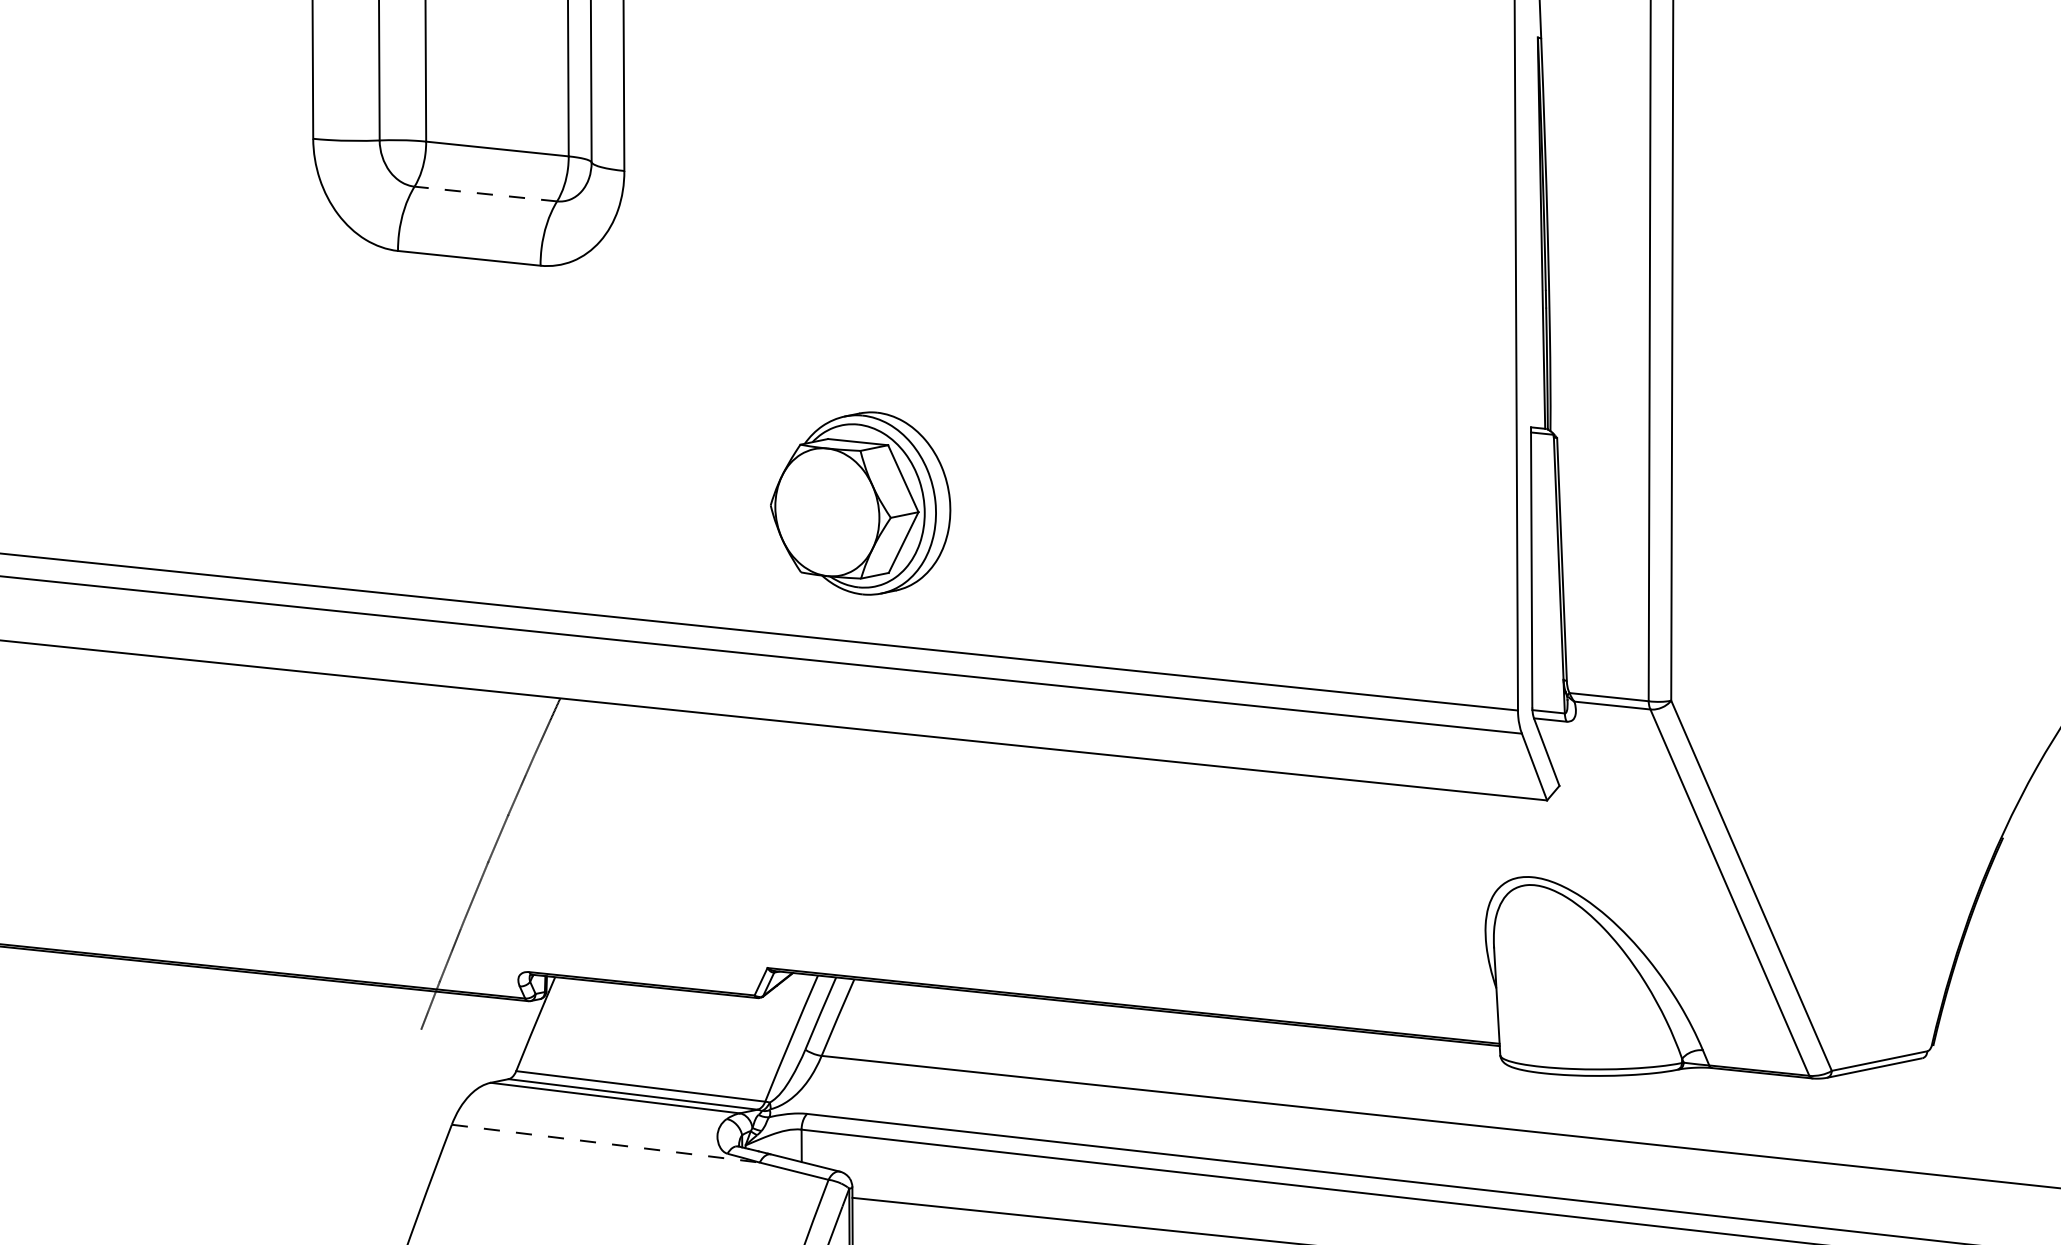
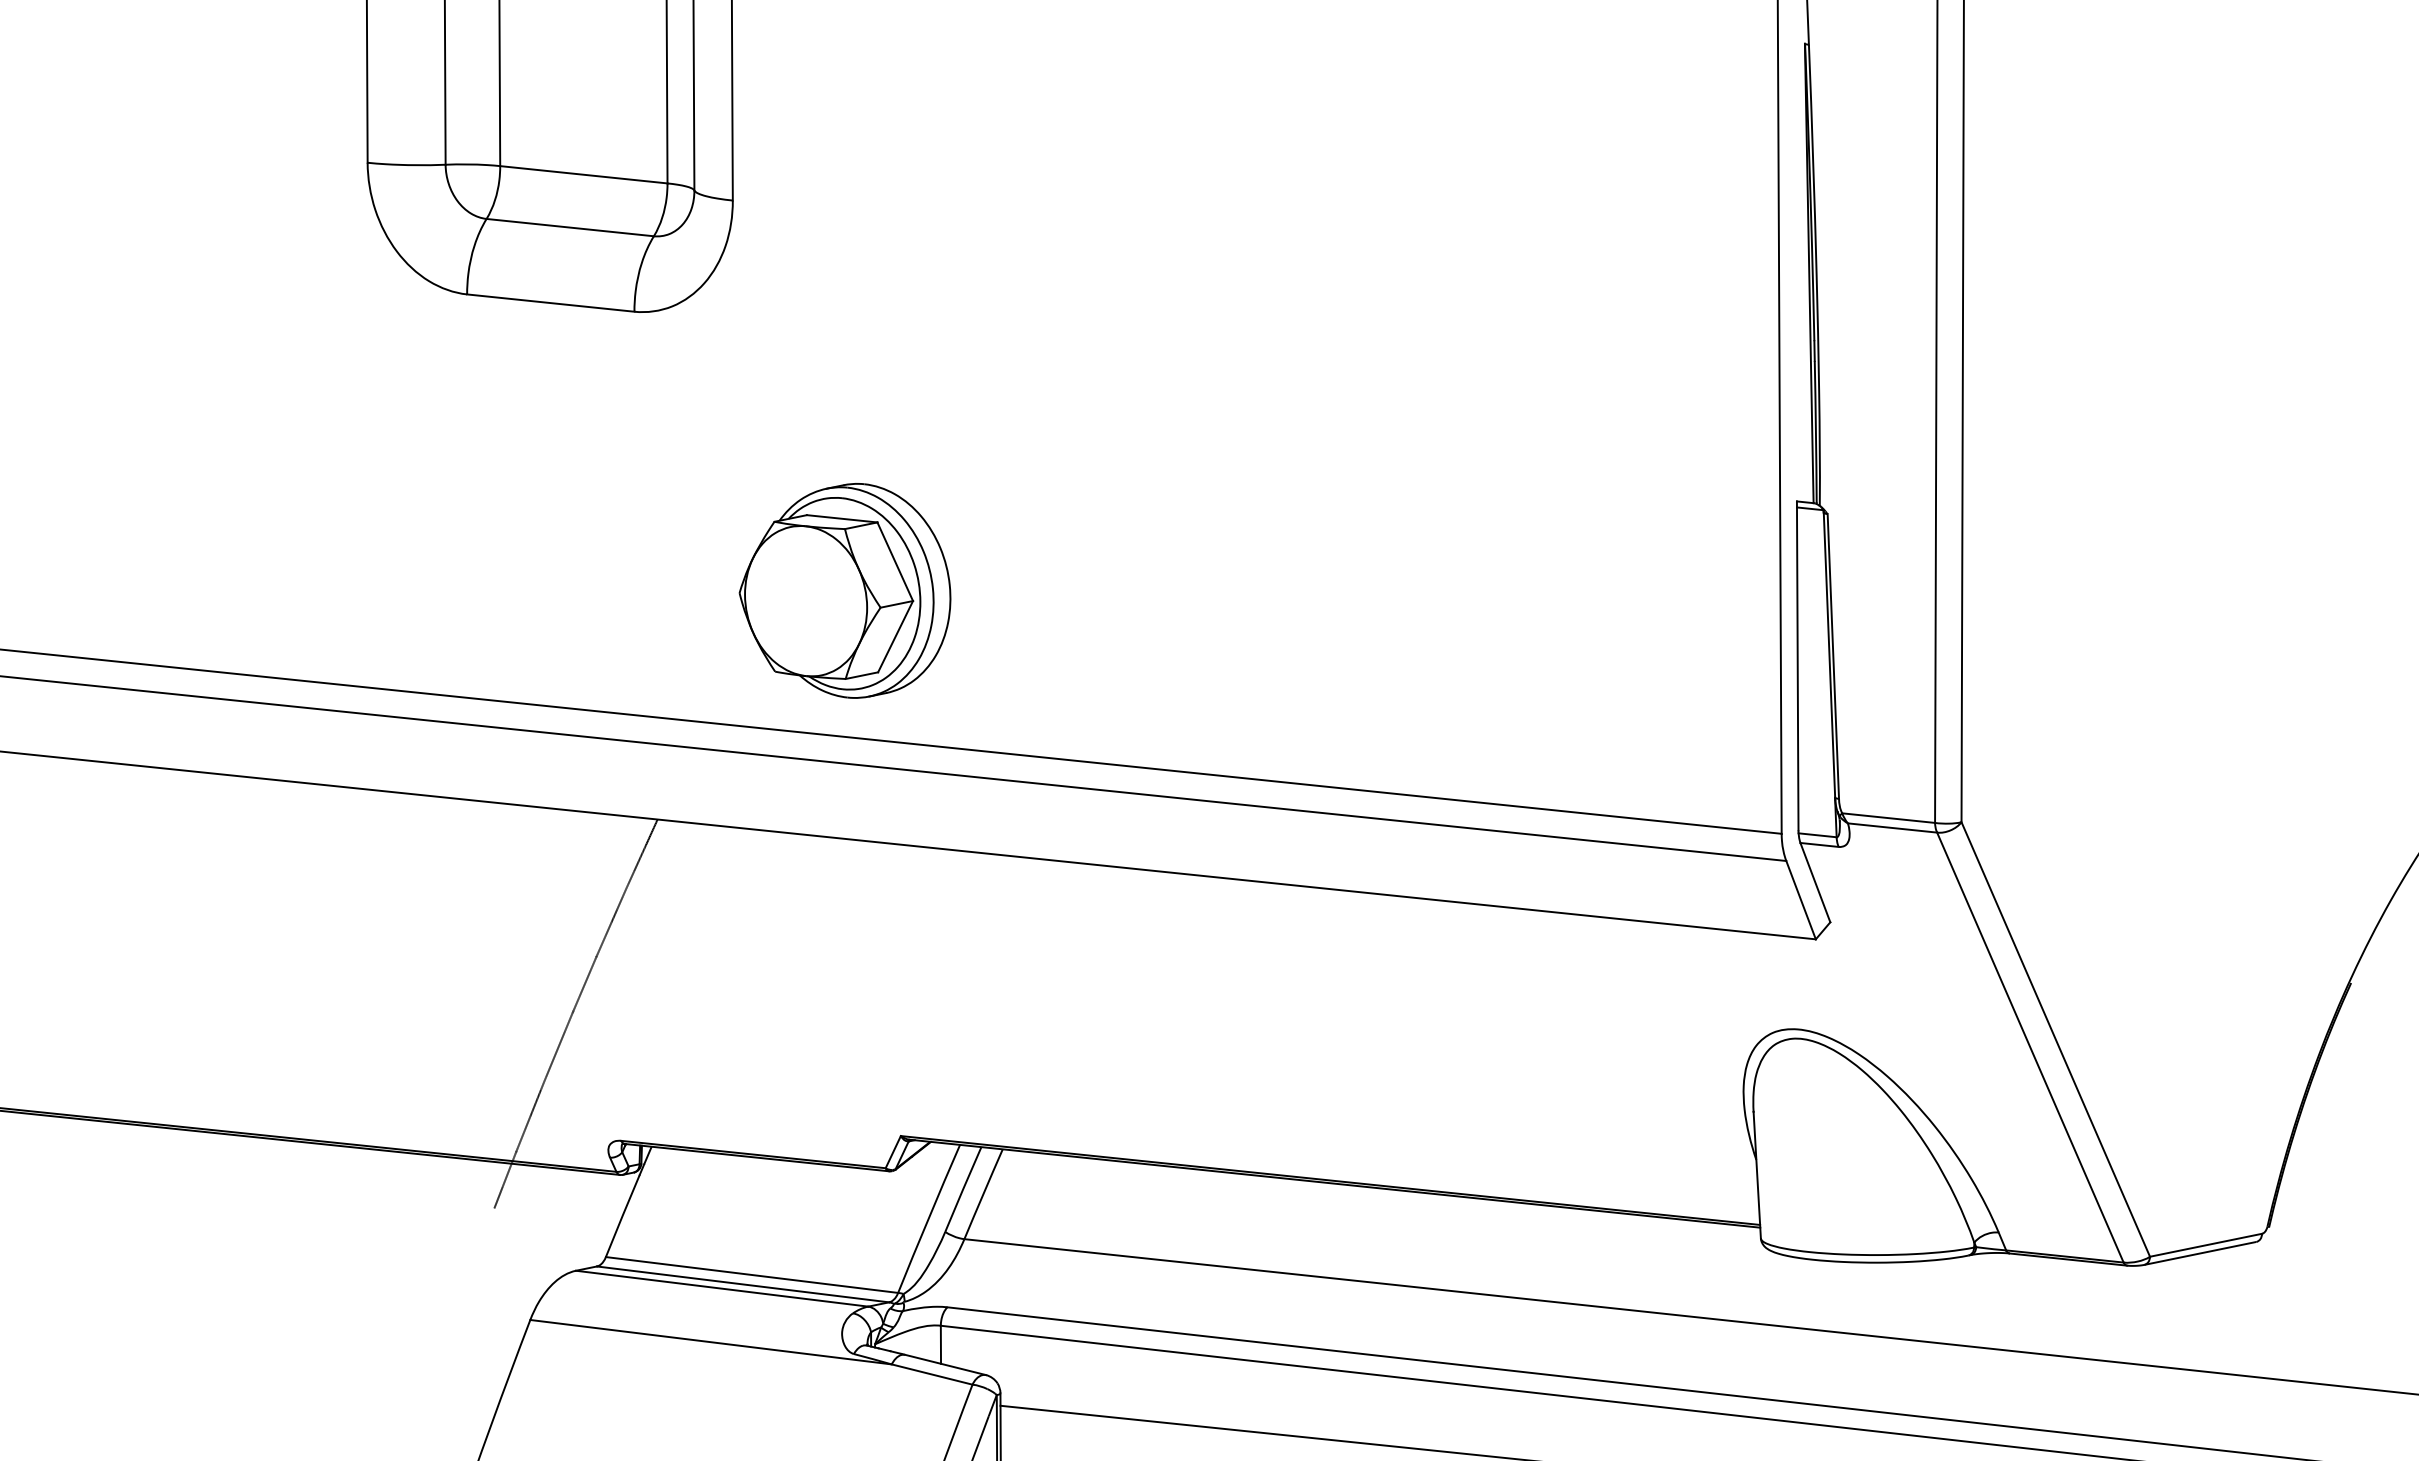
line: (485, 193) -> (569, 227), dashed -> solid
part: (860, 503) -> (844, 590), moved
line: (606, 1143) -> (711, 1342), dashed -> solid

